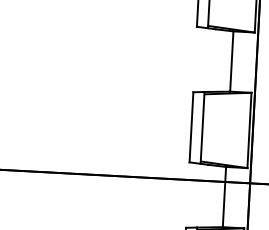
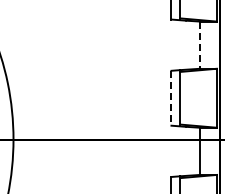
line: (232, 61) -> (200, 45), solid -> dashed
line: (191, 127) -> (171, 98), solid -> dashed

